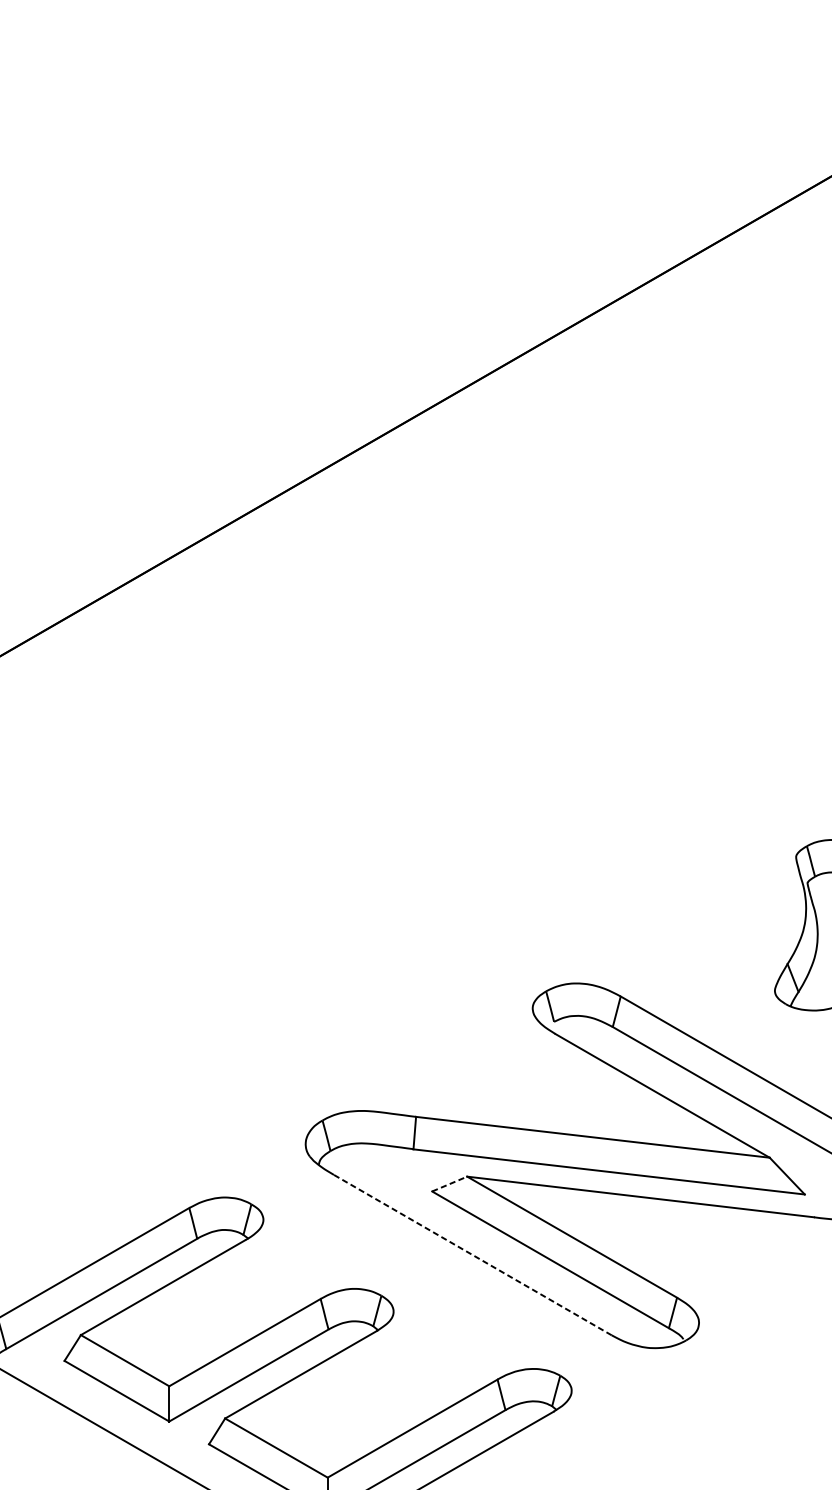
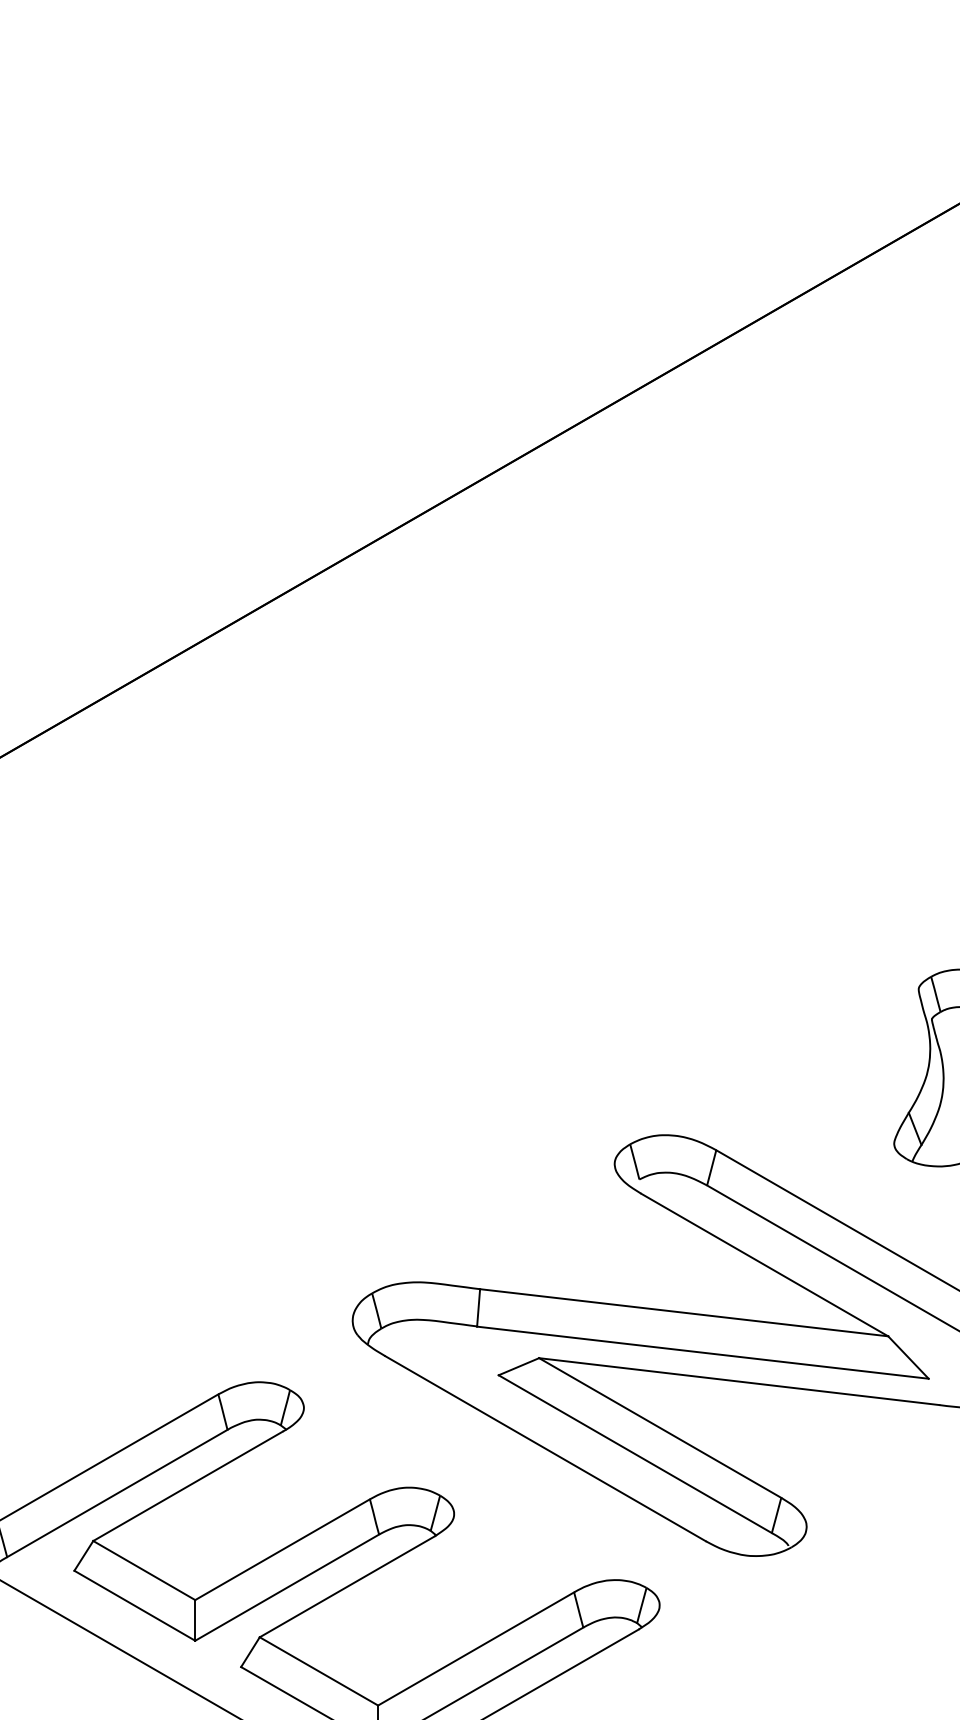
line: (449, 1183) -> (518, 1366), dashed -> solid
line: (472, 1254) -> (545, 1448), dashed -> solid

